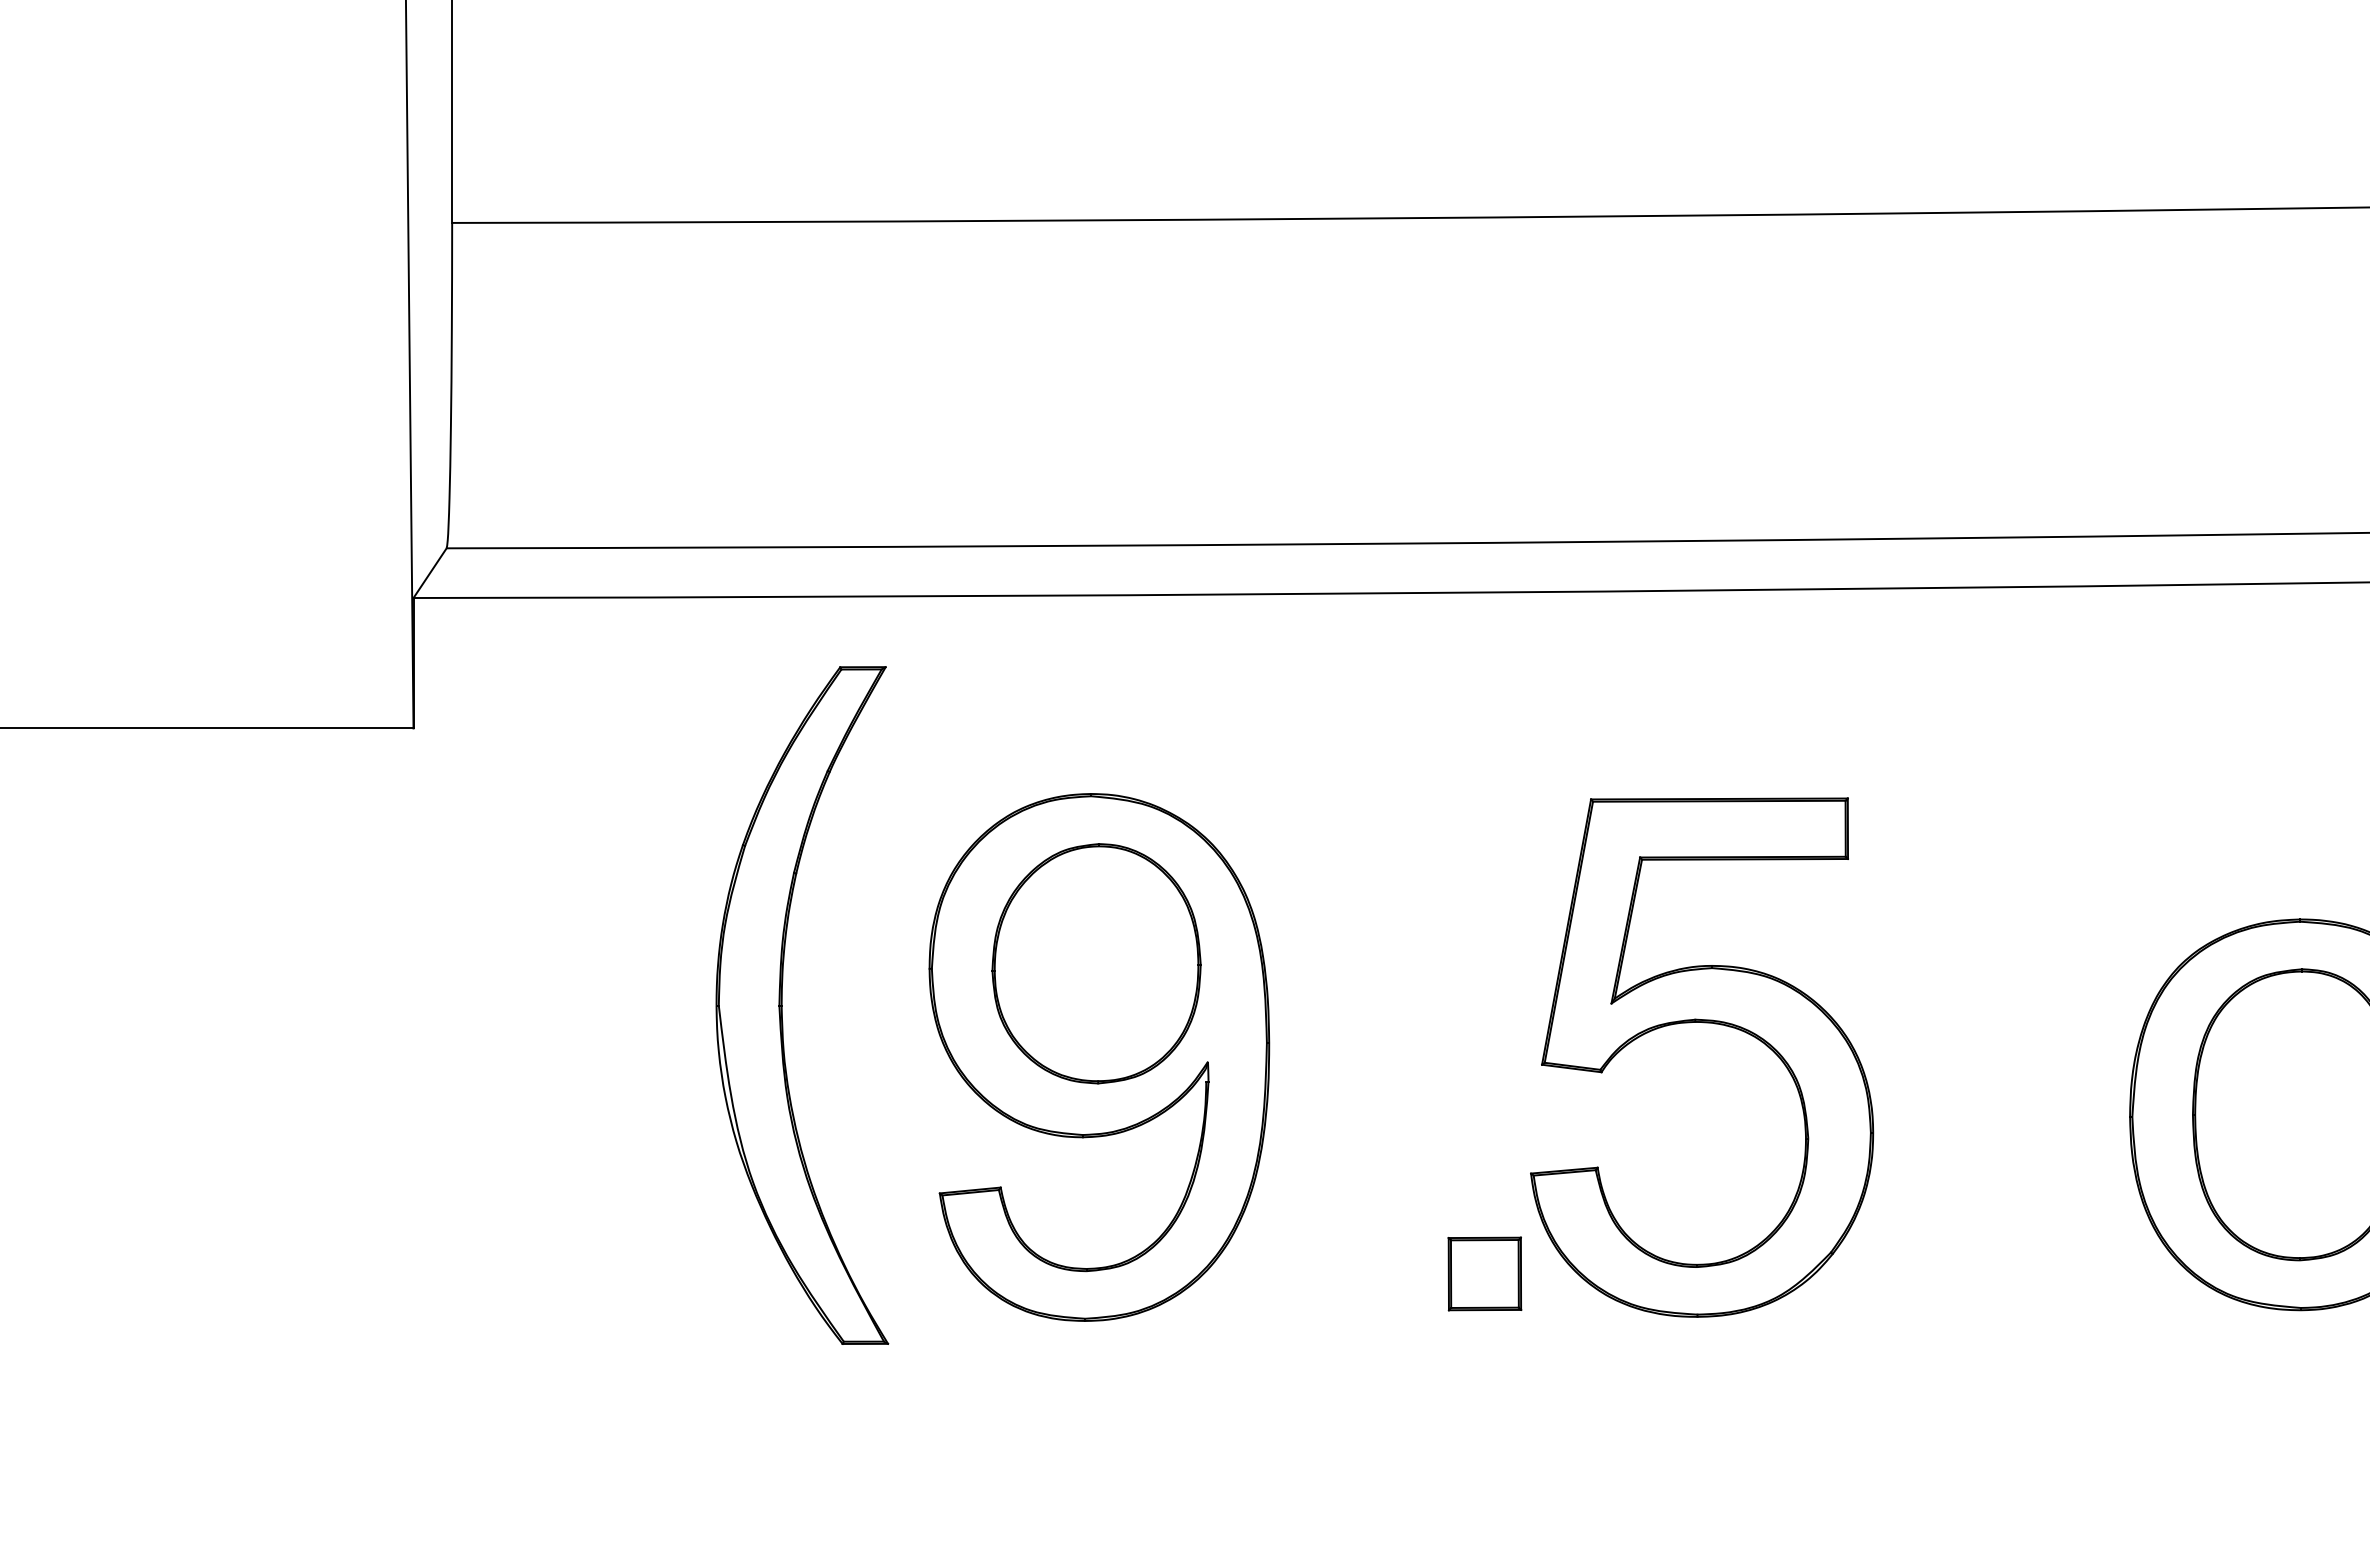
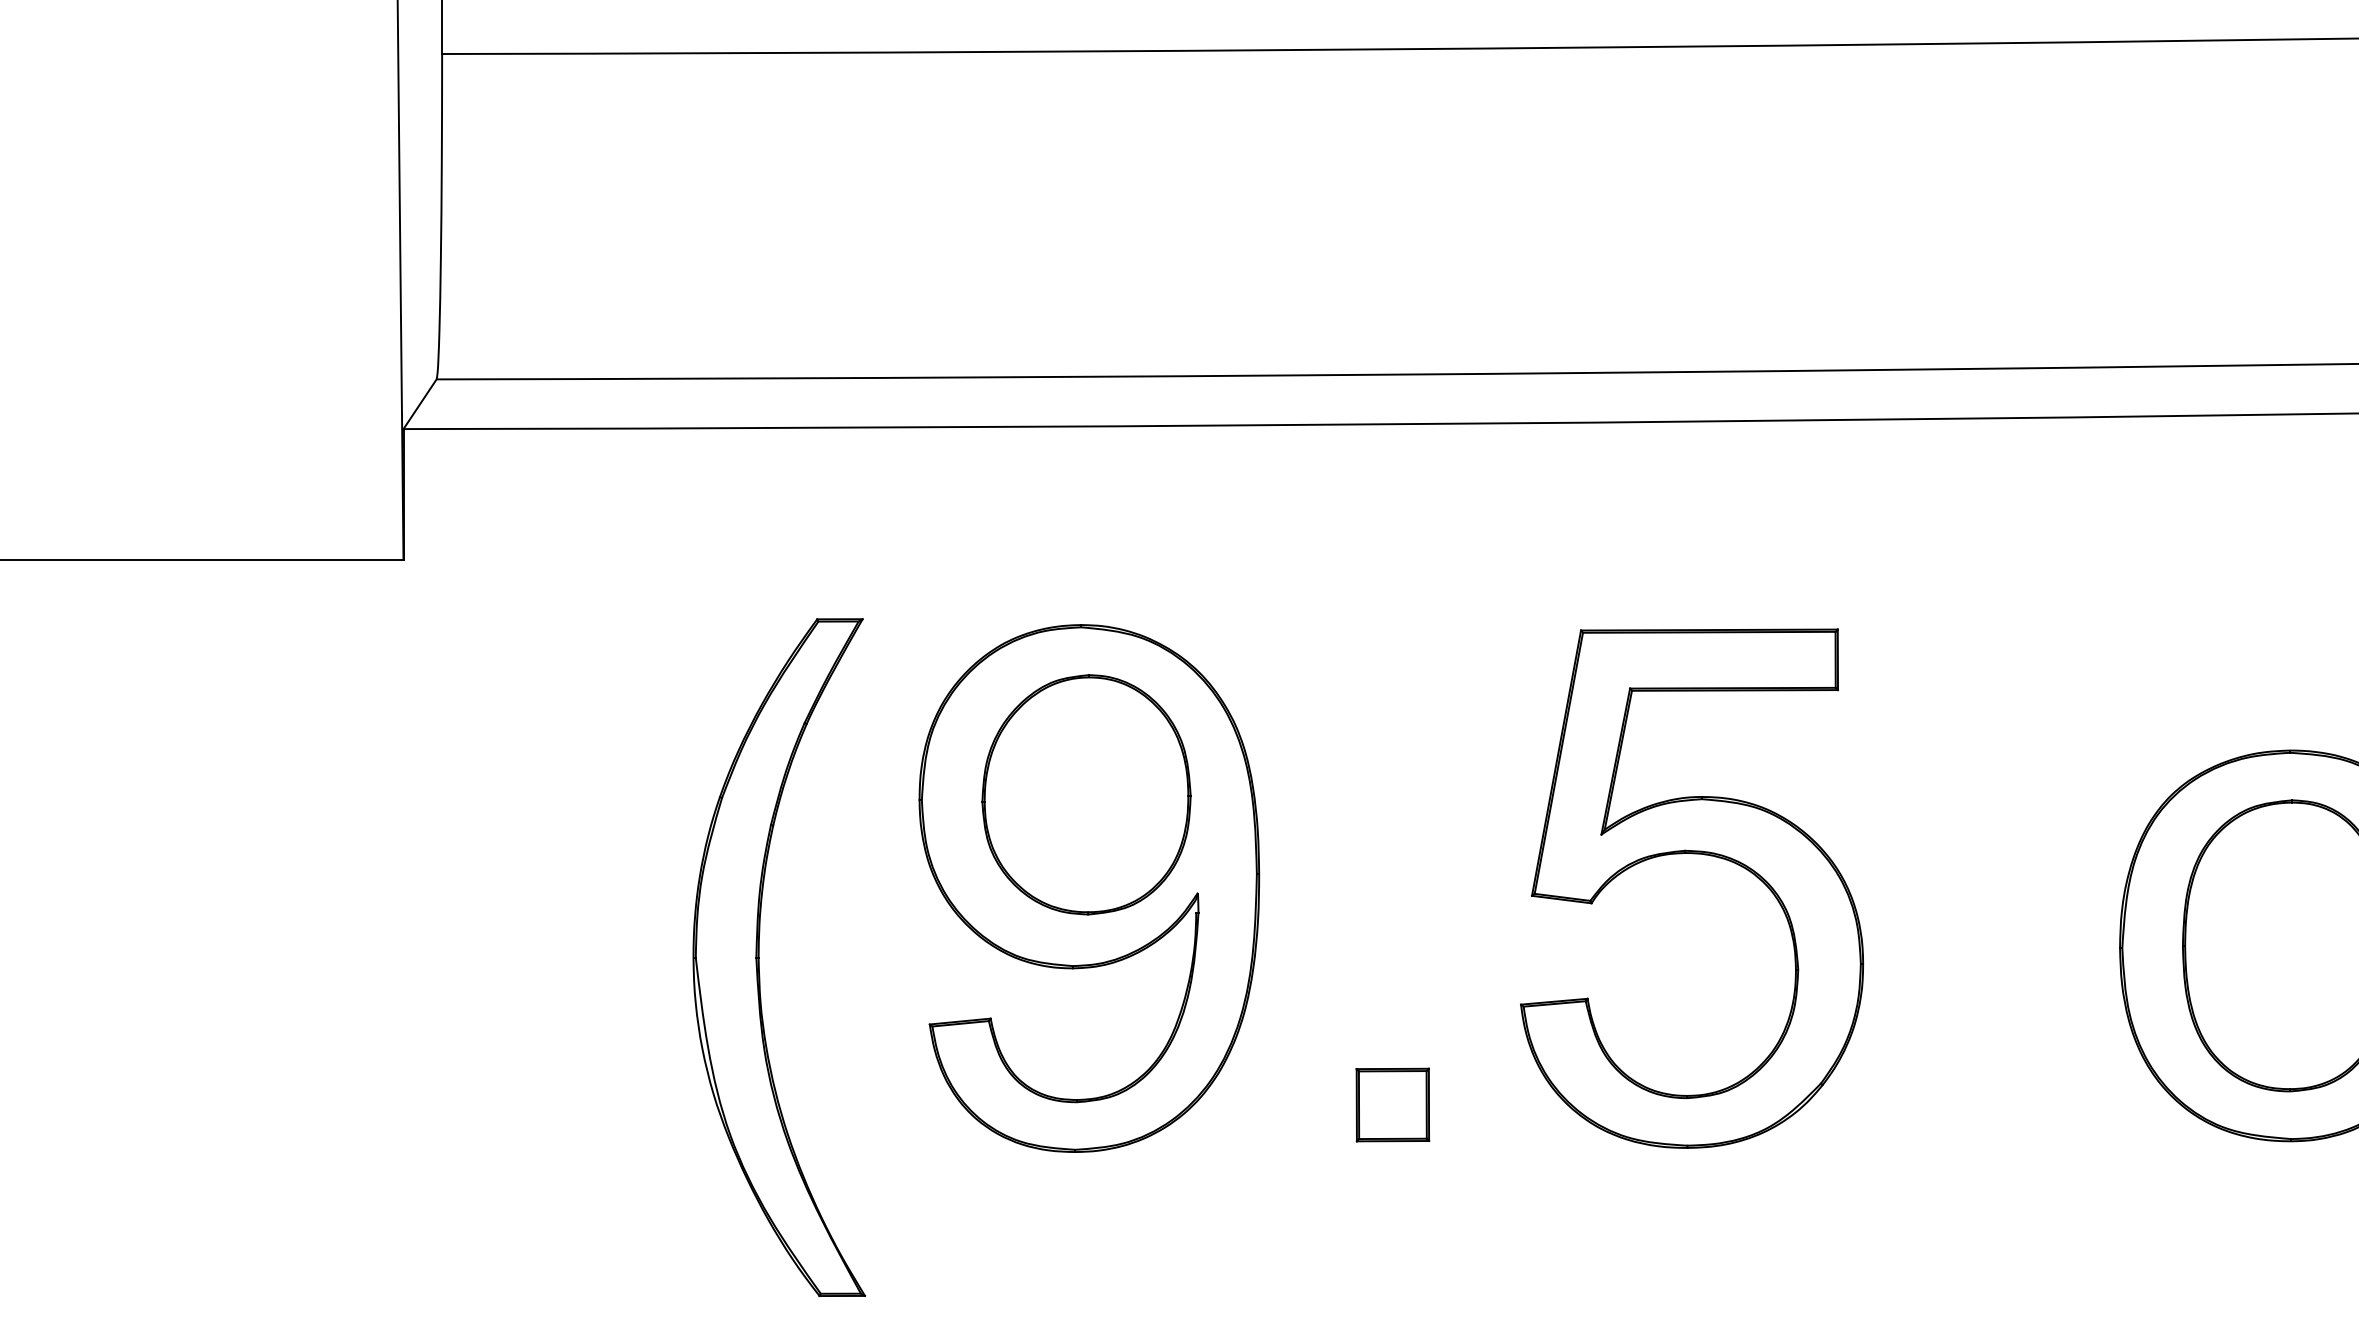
part: (782, 1005) -> (759, 957), moved
part: (1484, 1273) -> (1392, 1104), moved

